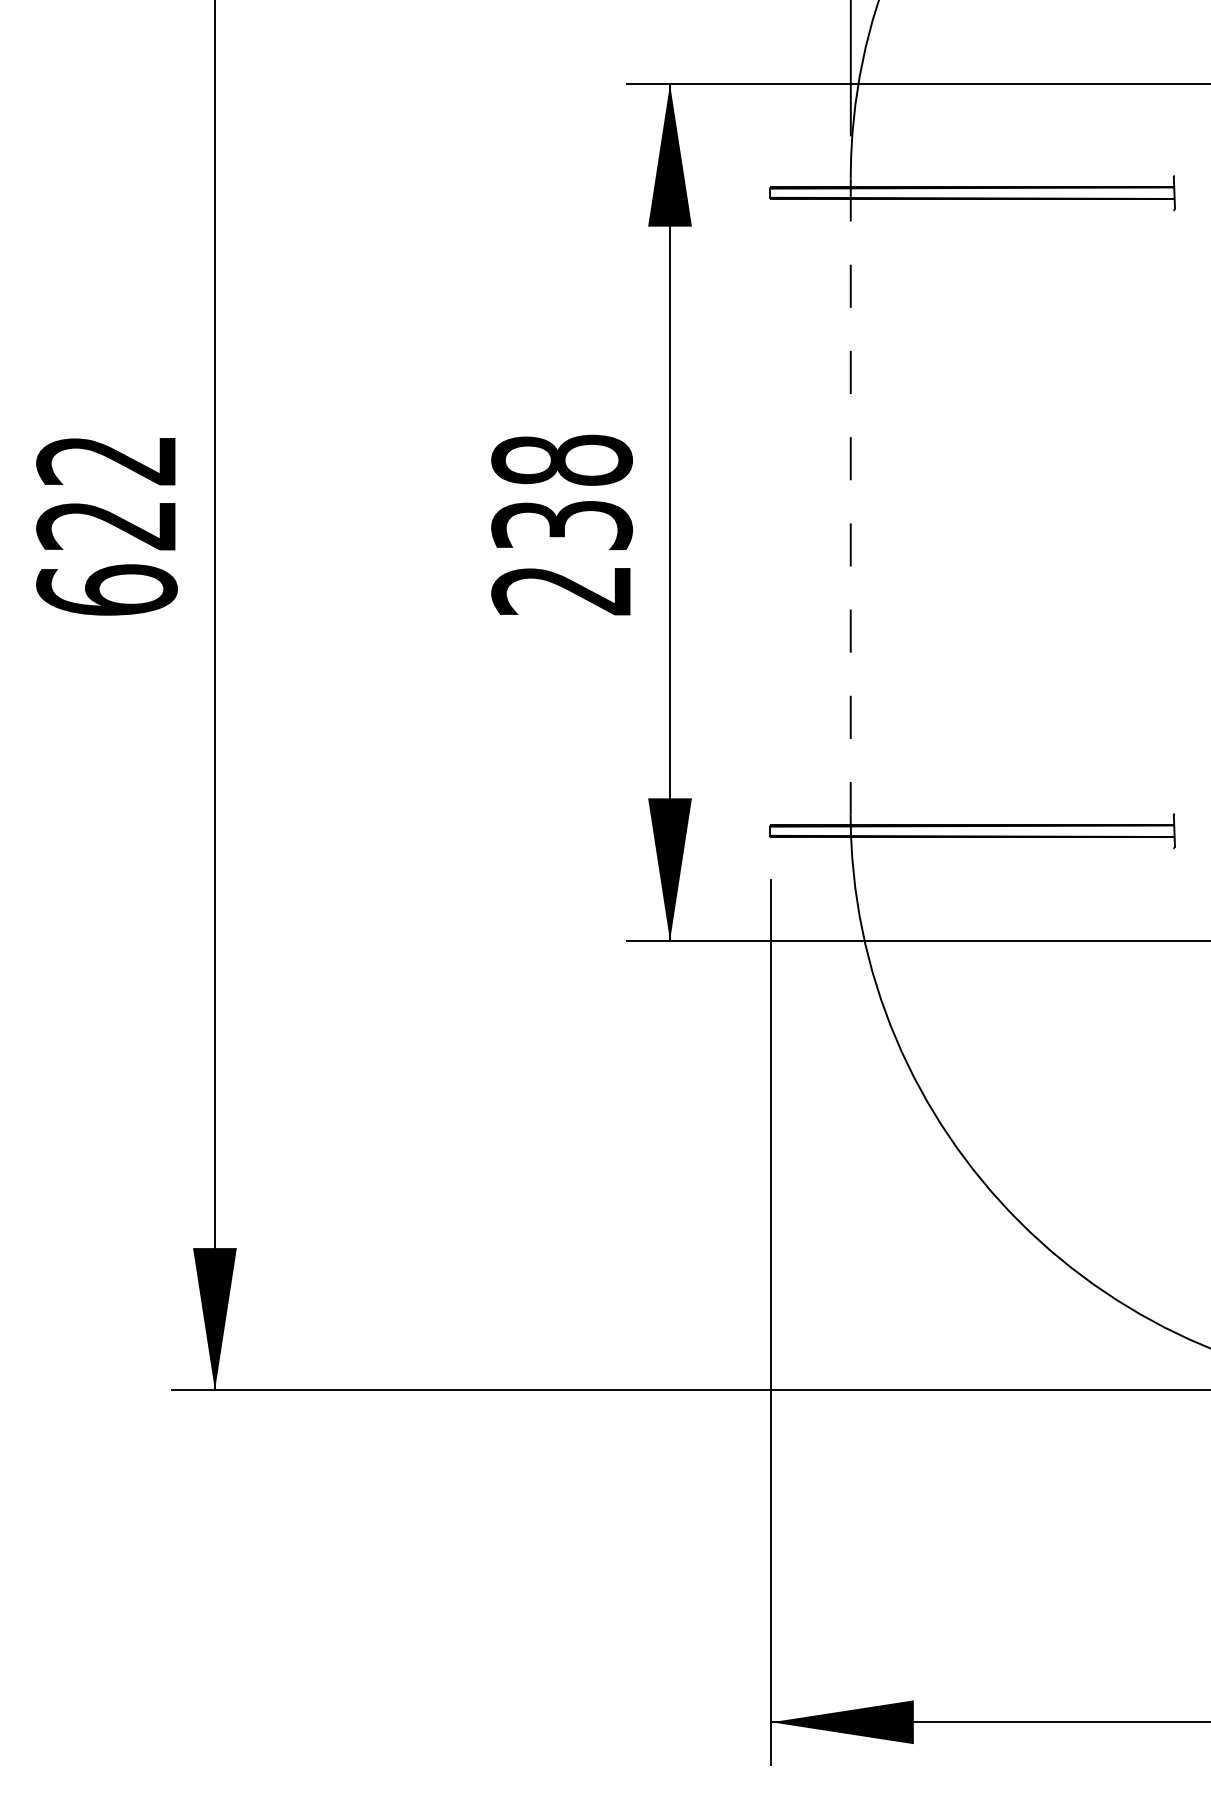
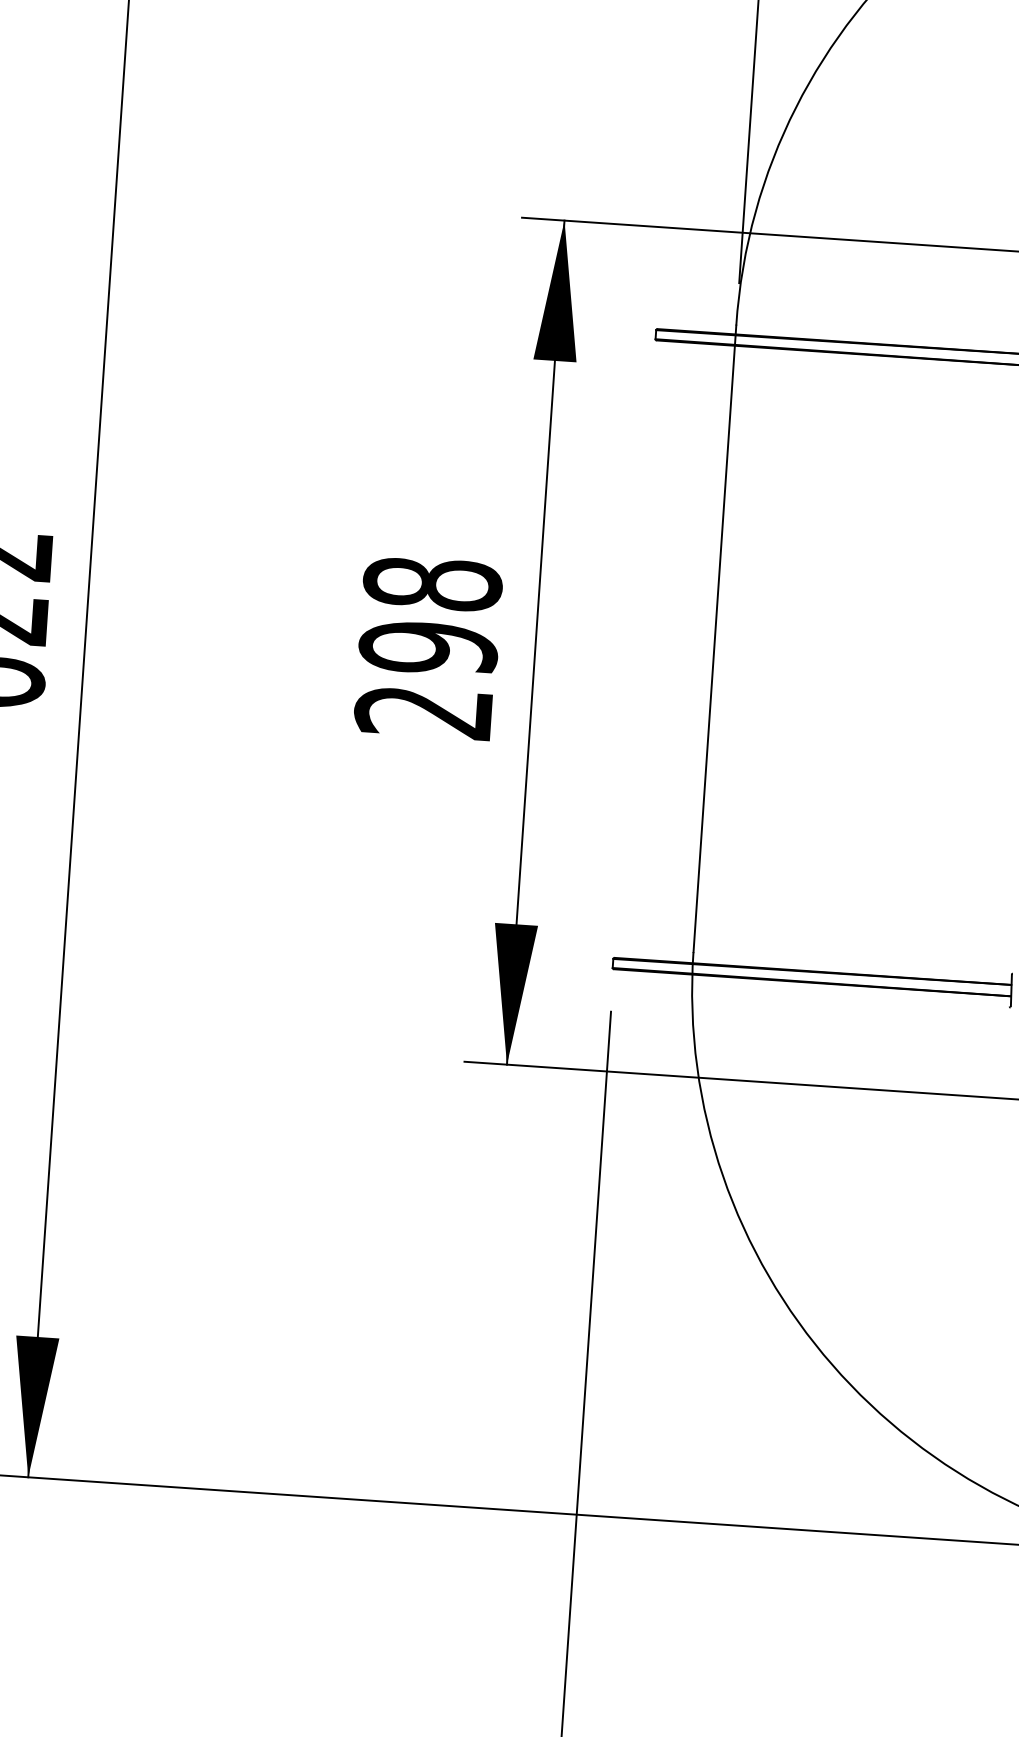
line: (850, 496) -> (714, 638), dashed -> solid
text: (561, 525) -> (427, 648), 238 -> 298

